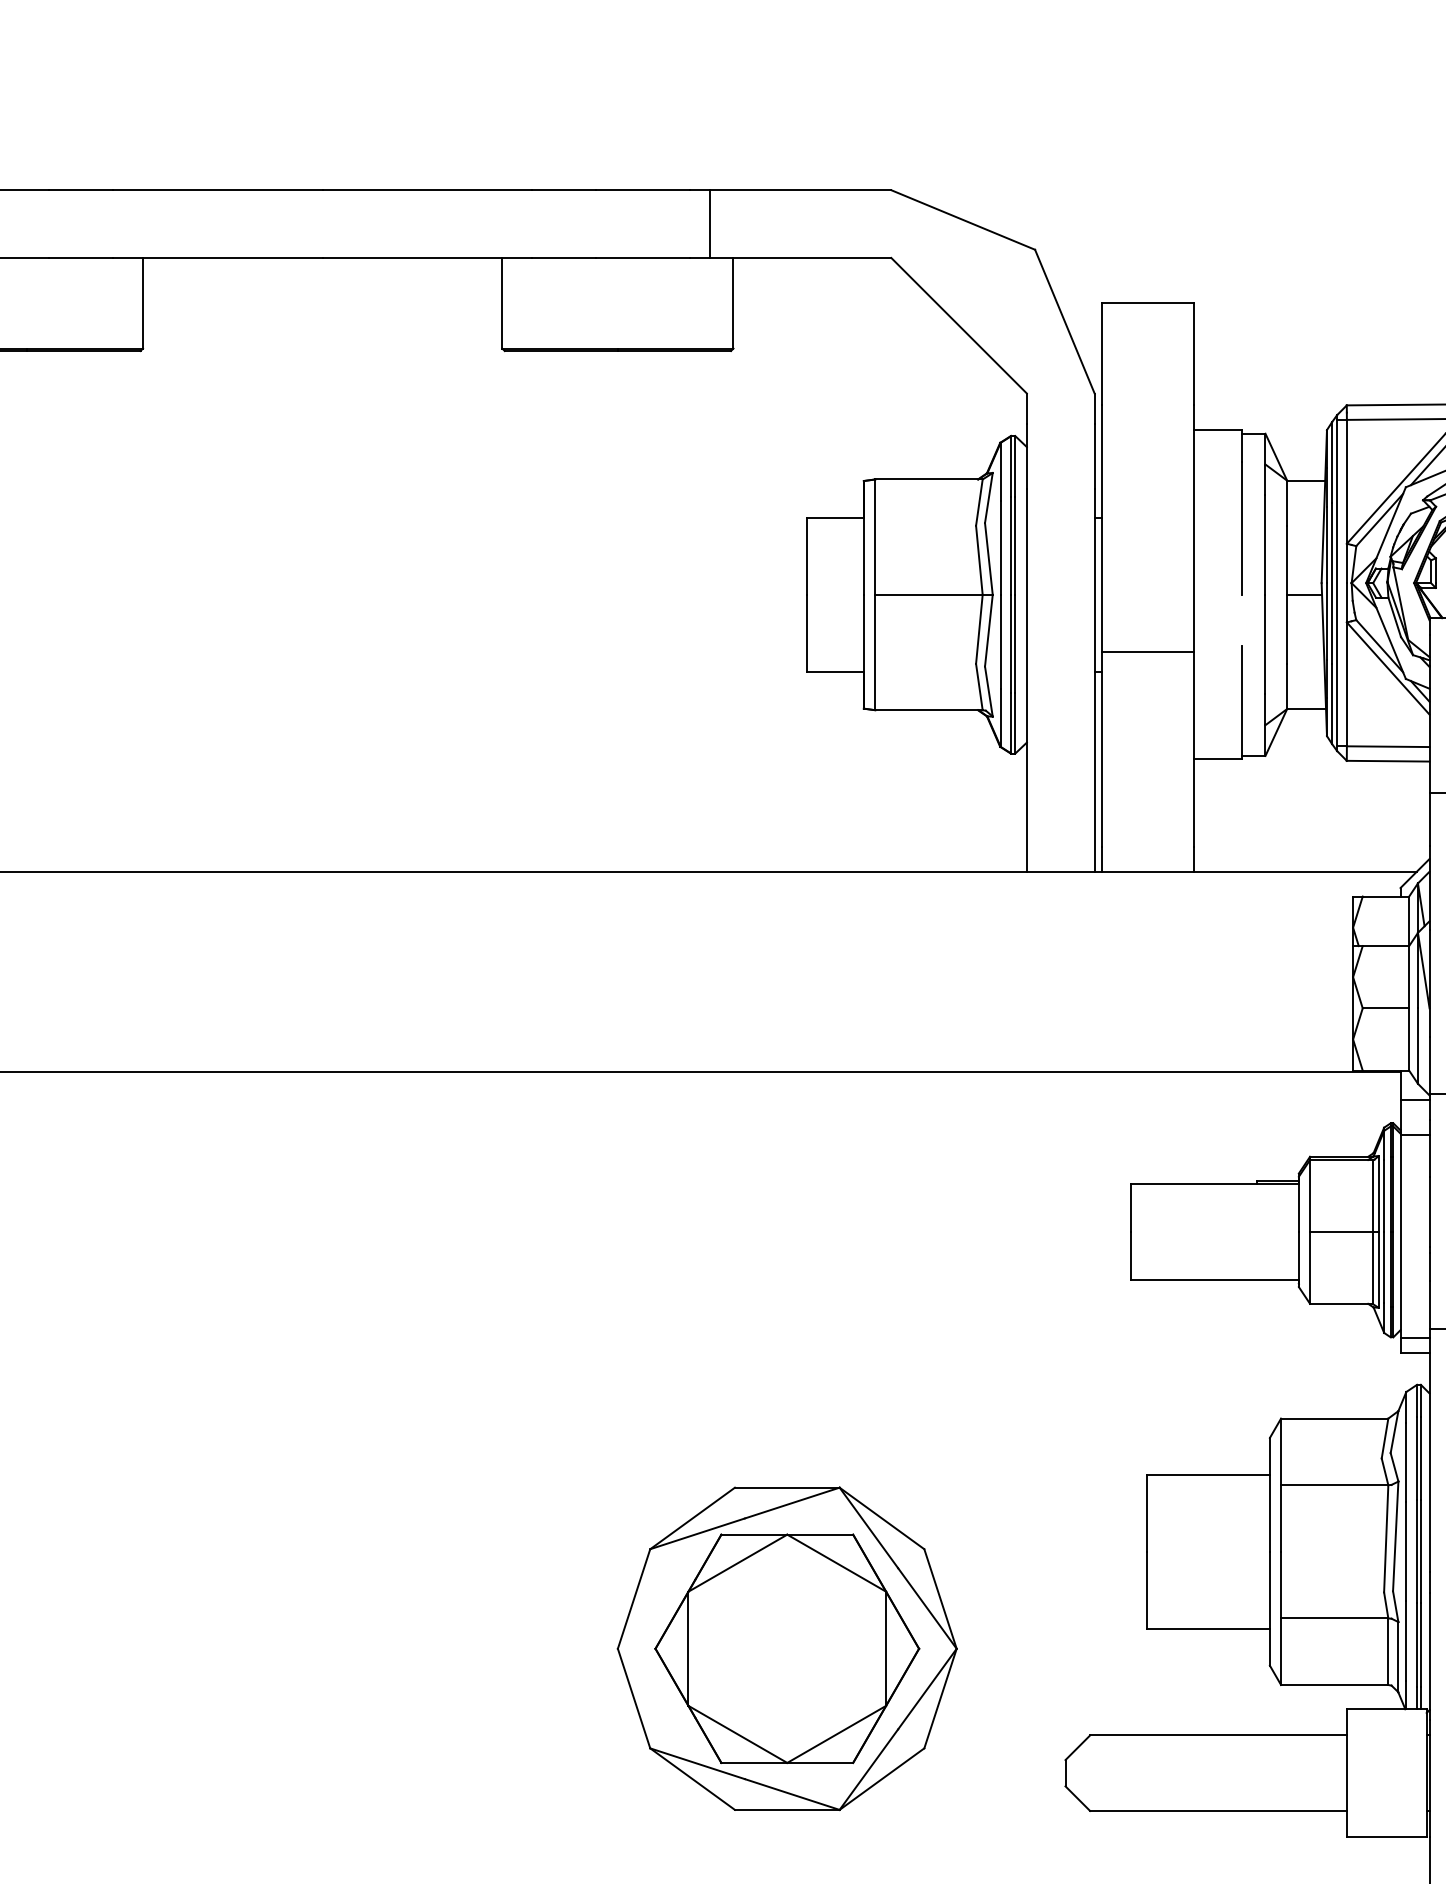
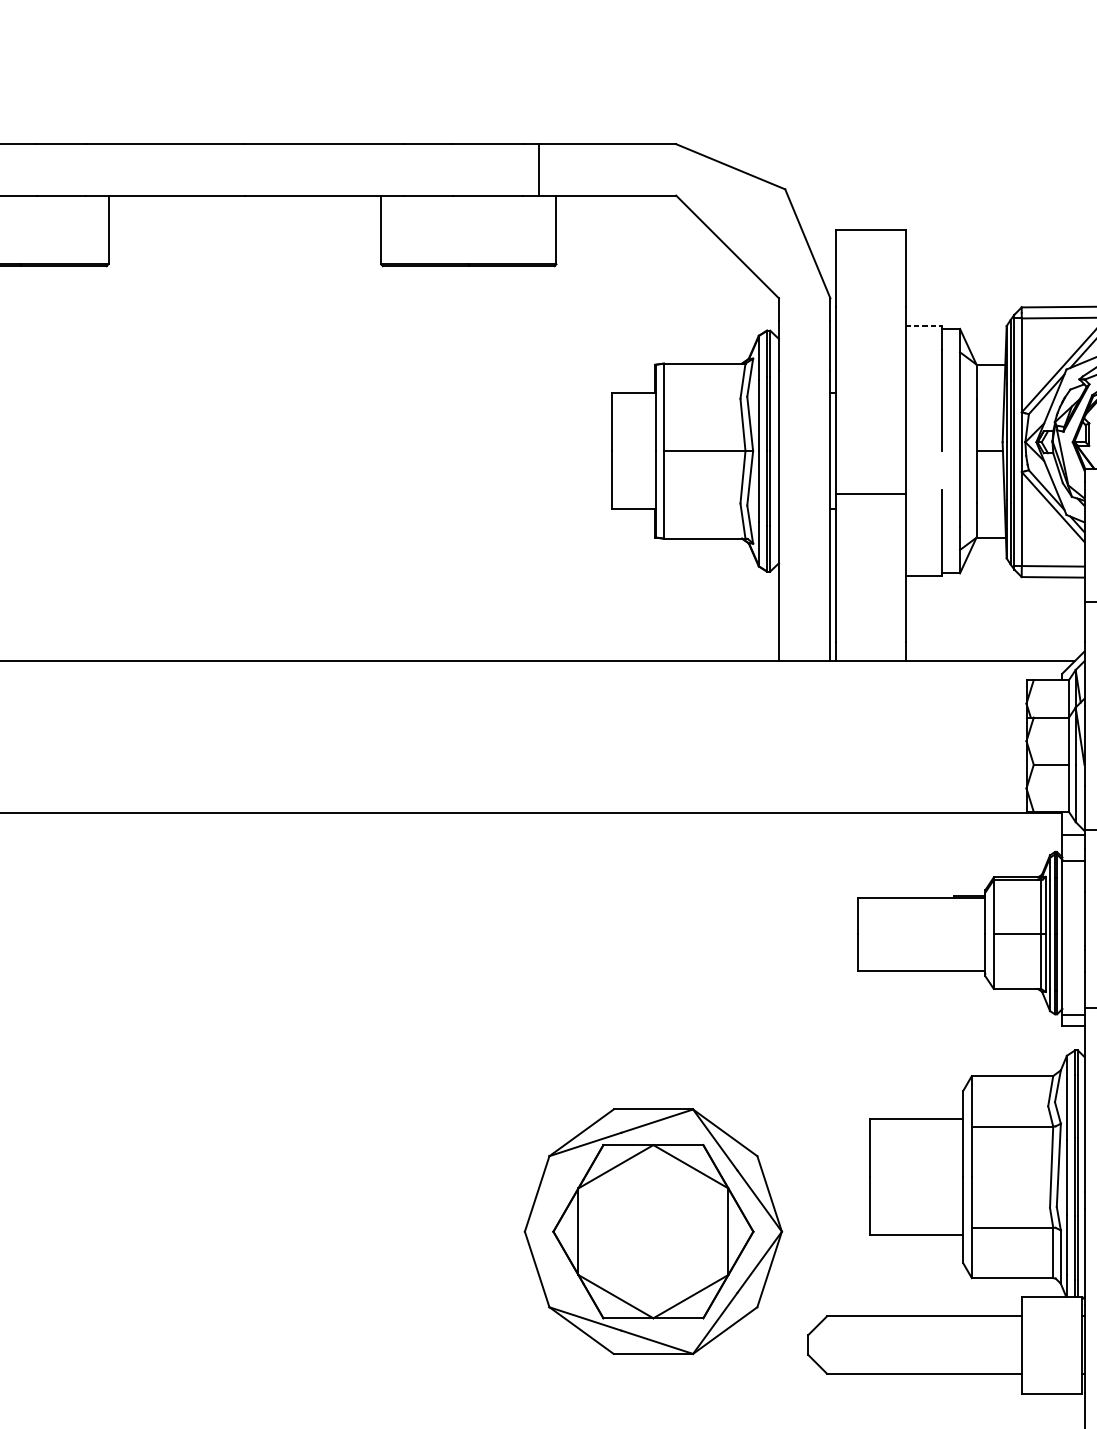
line: (1218, 430) -> (924, 326), solid -> dashed
part: (786, 1648) -> (652, 1231), moved

